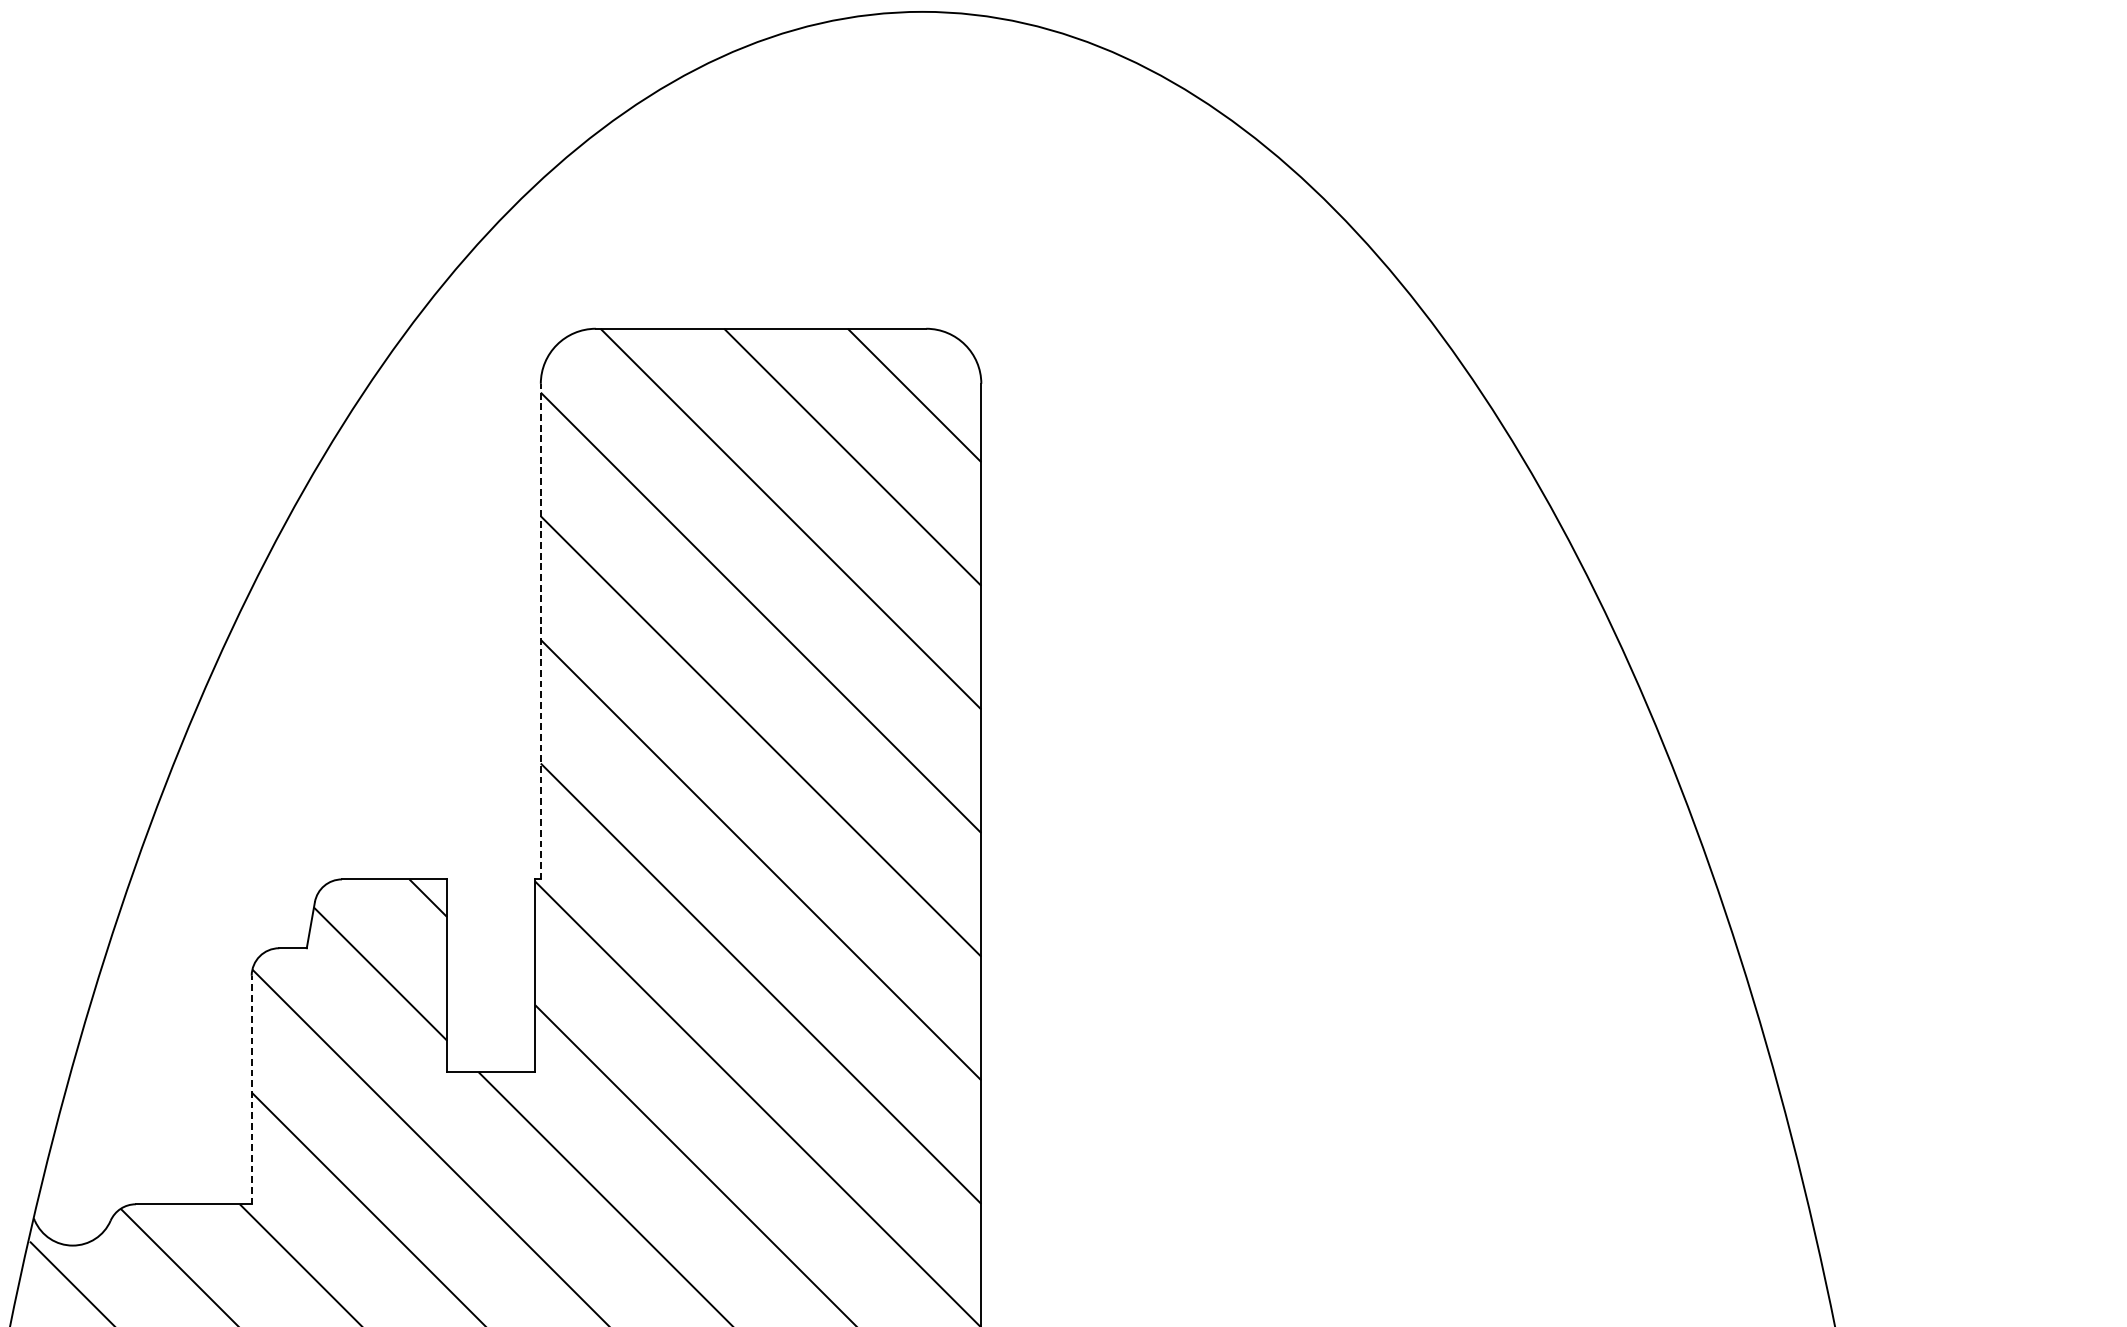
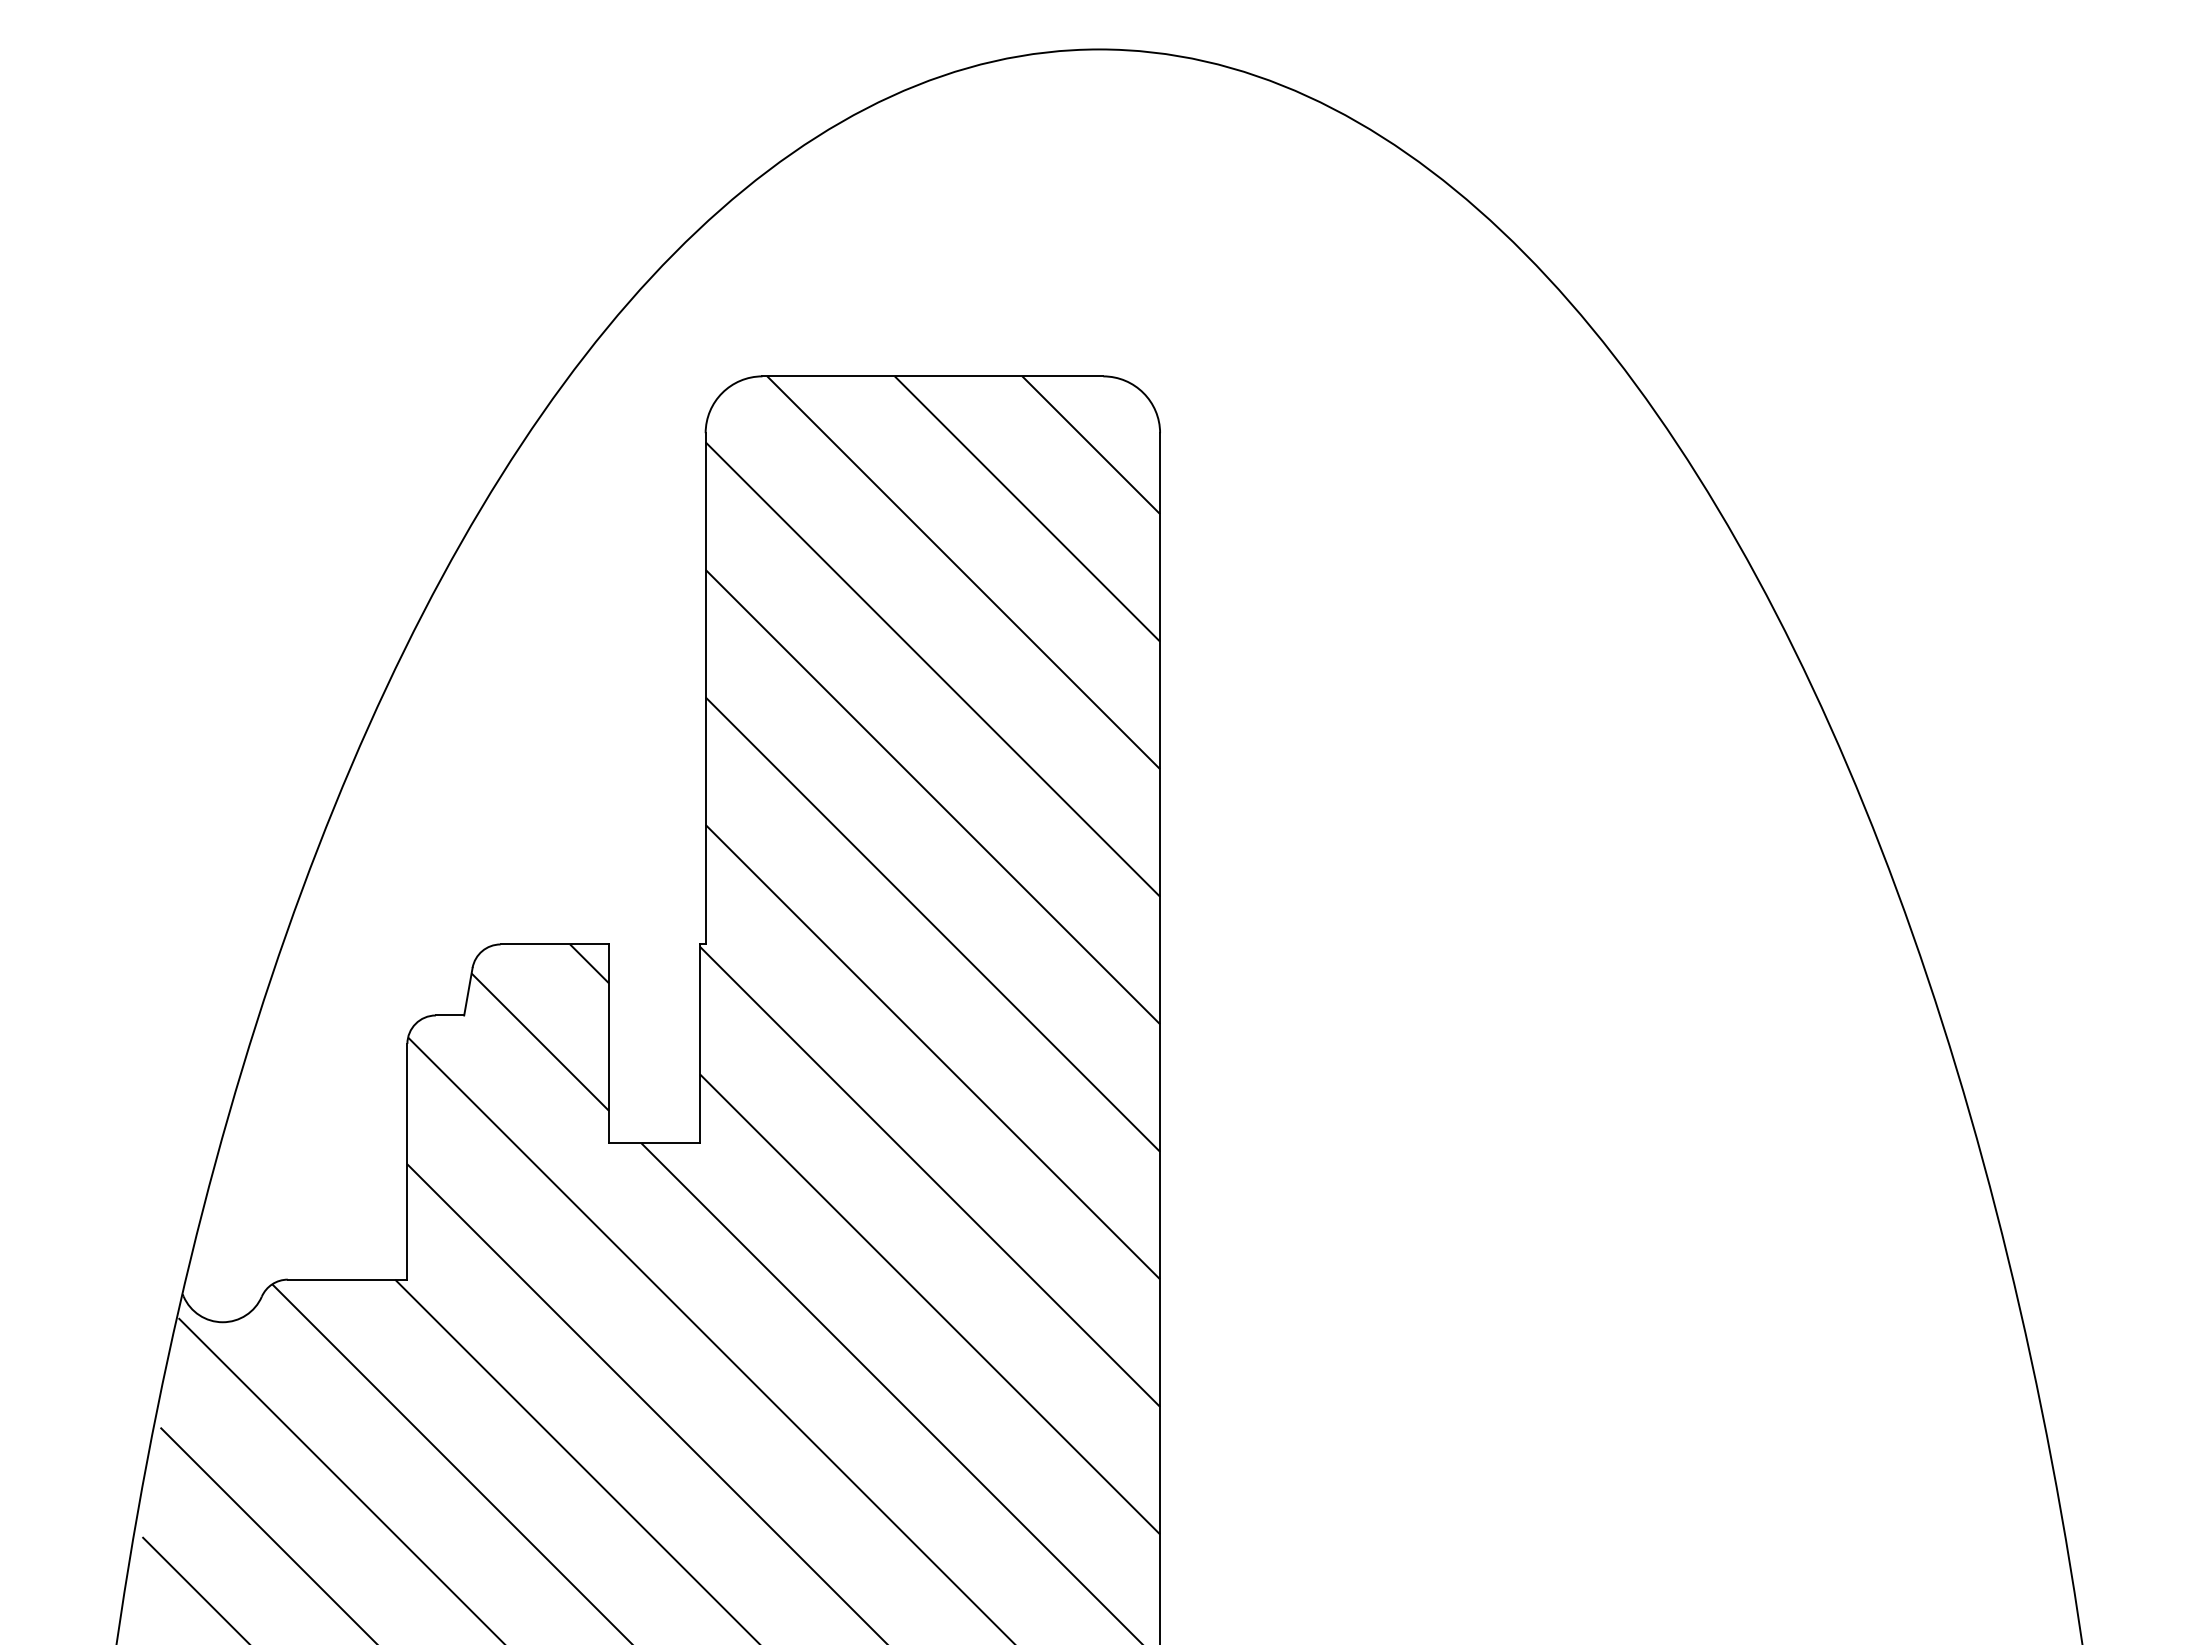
line: (540, 631) -> (705, 688), dashed -> solid
line: (251, 1089) -> (407, 1161), dashed -> solid

